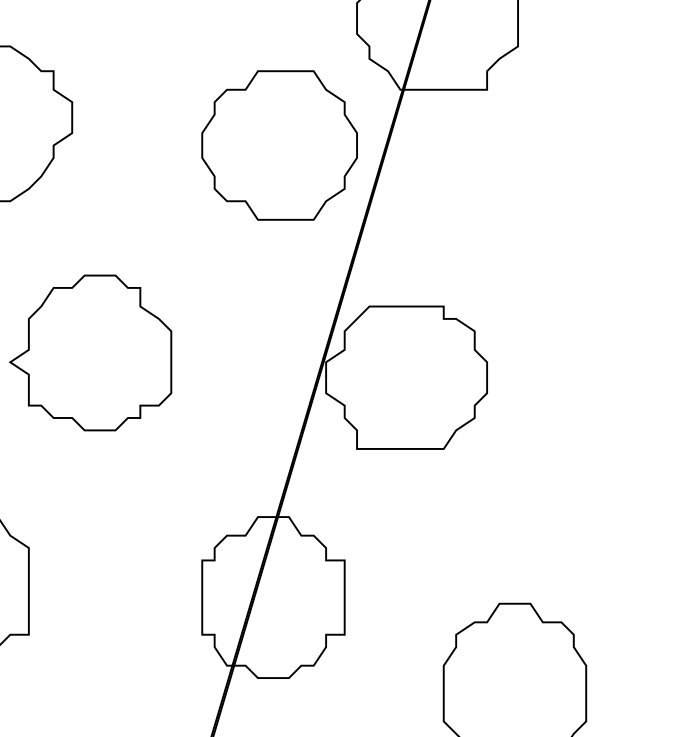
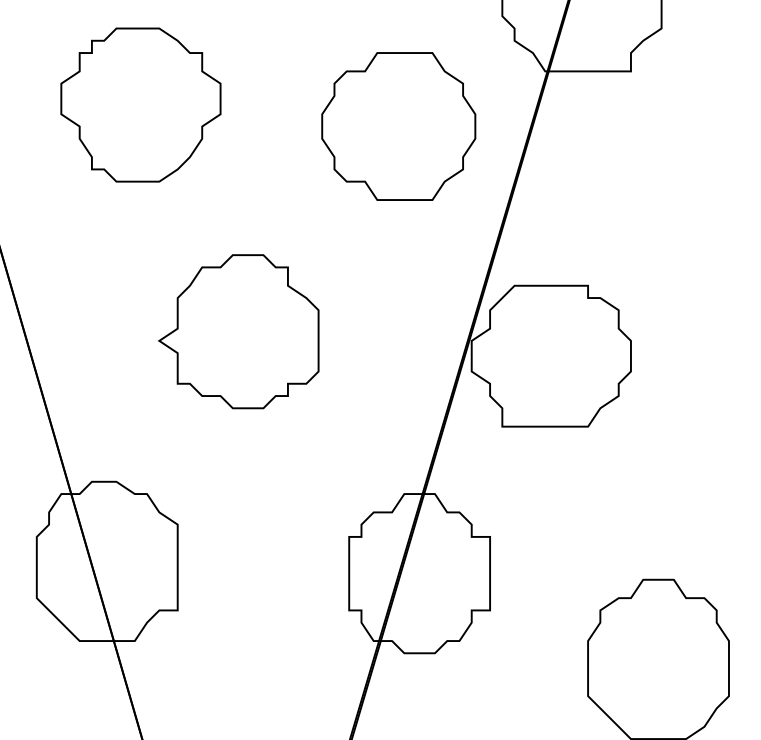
part: (279, 145) -> (398, 126), moved

